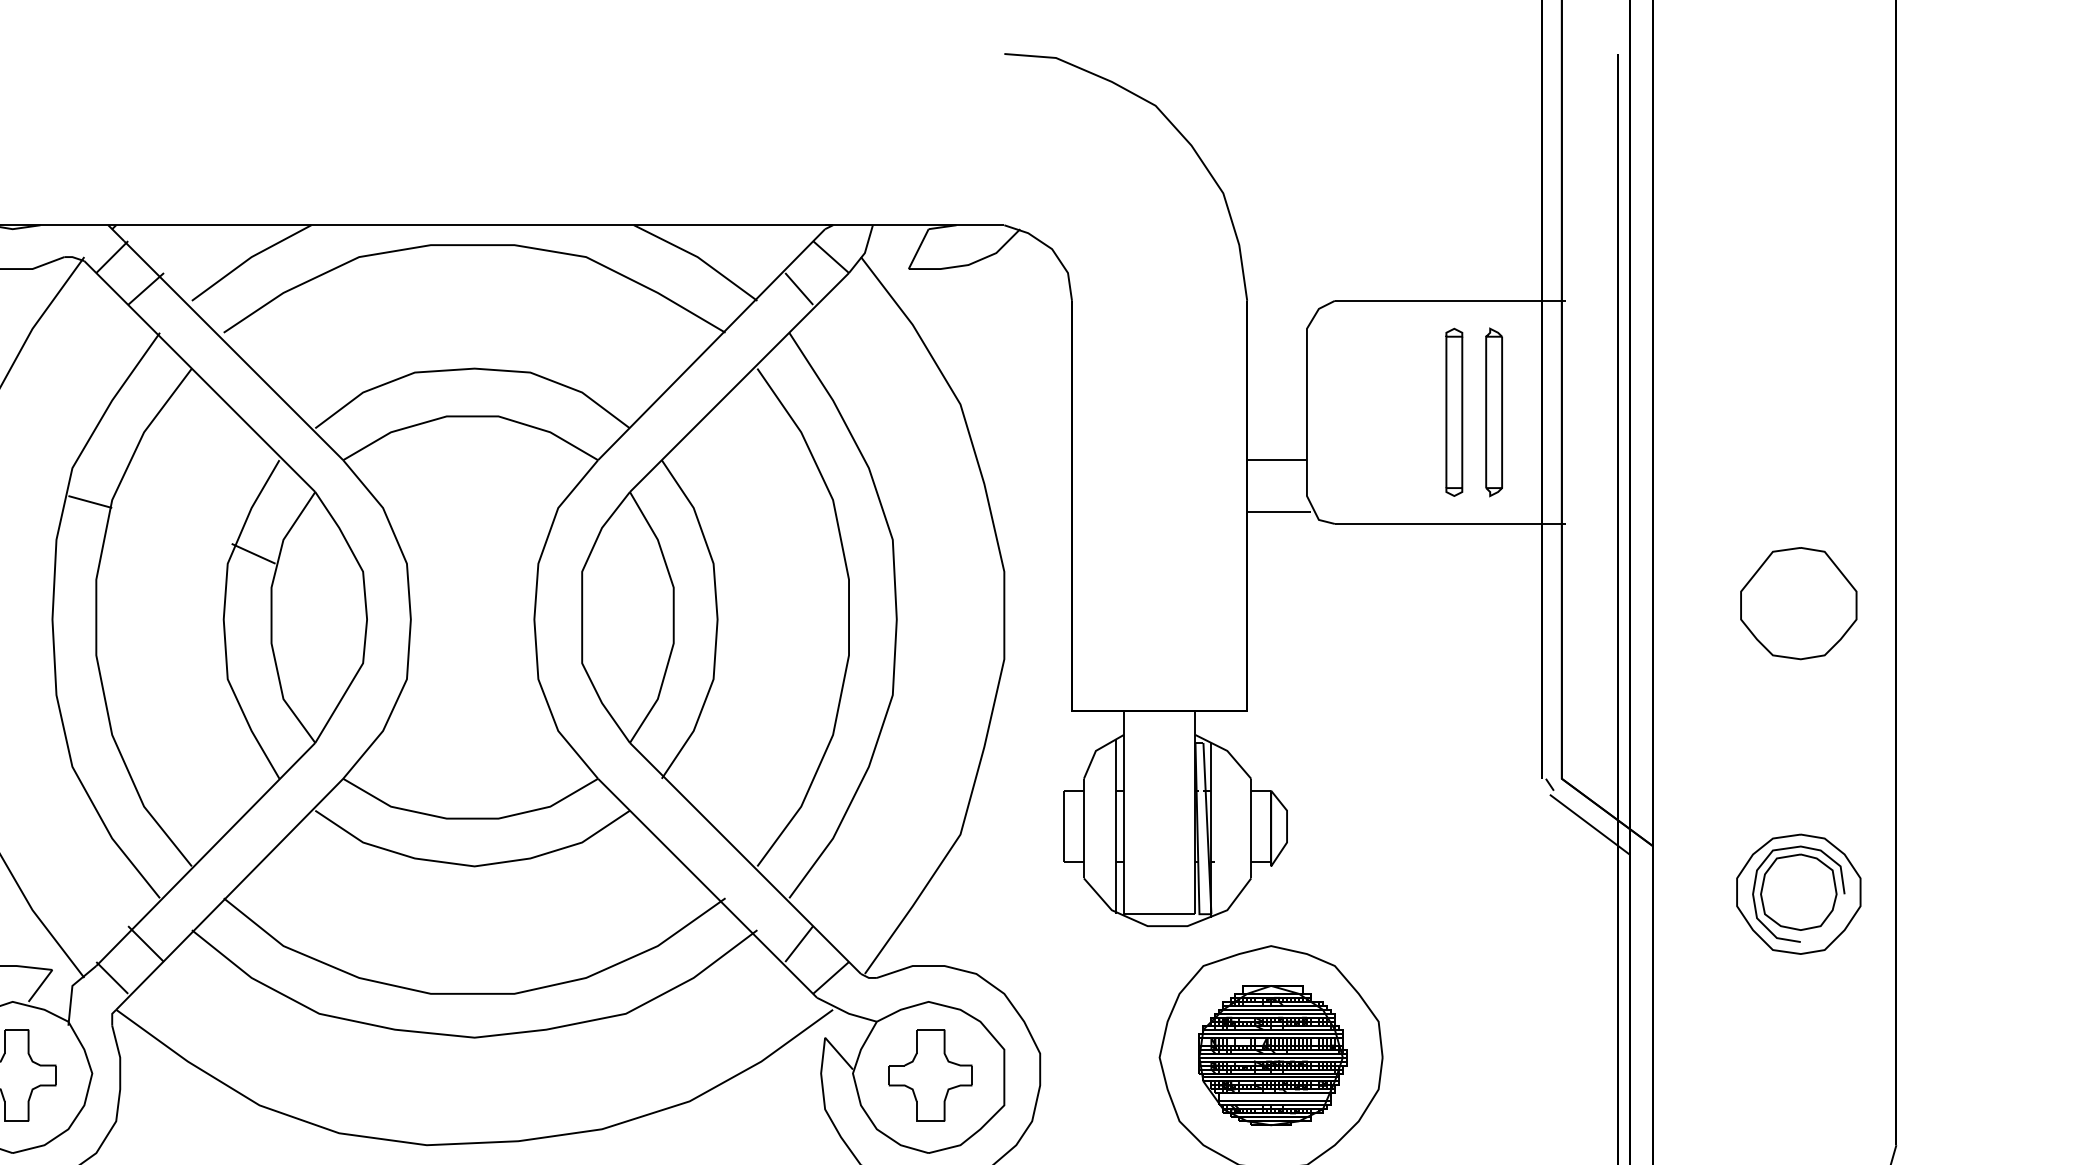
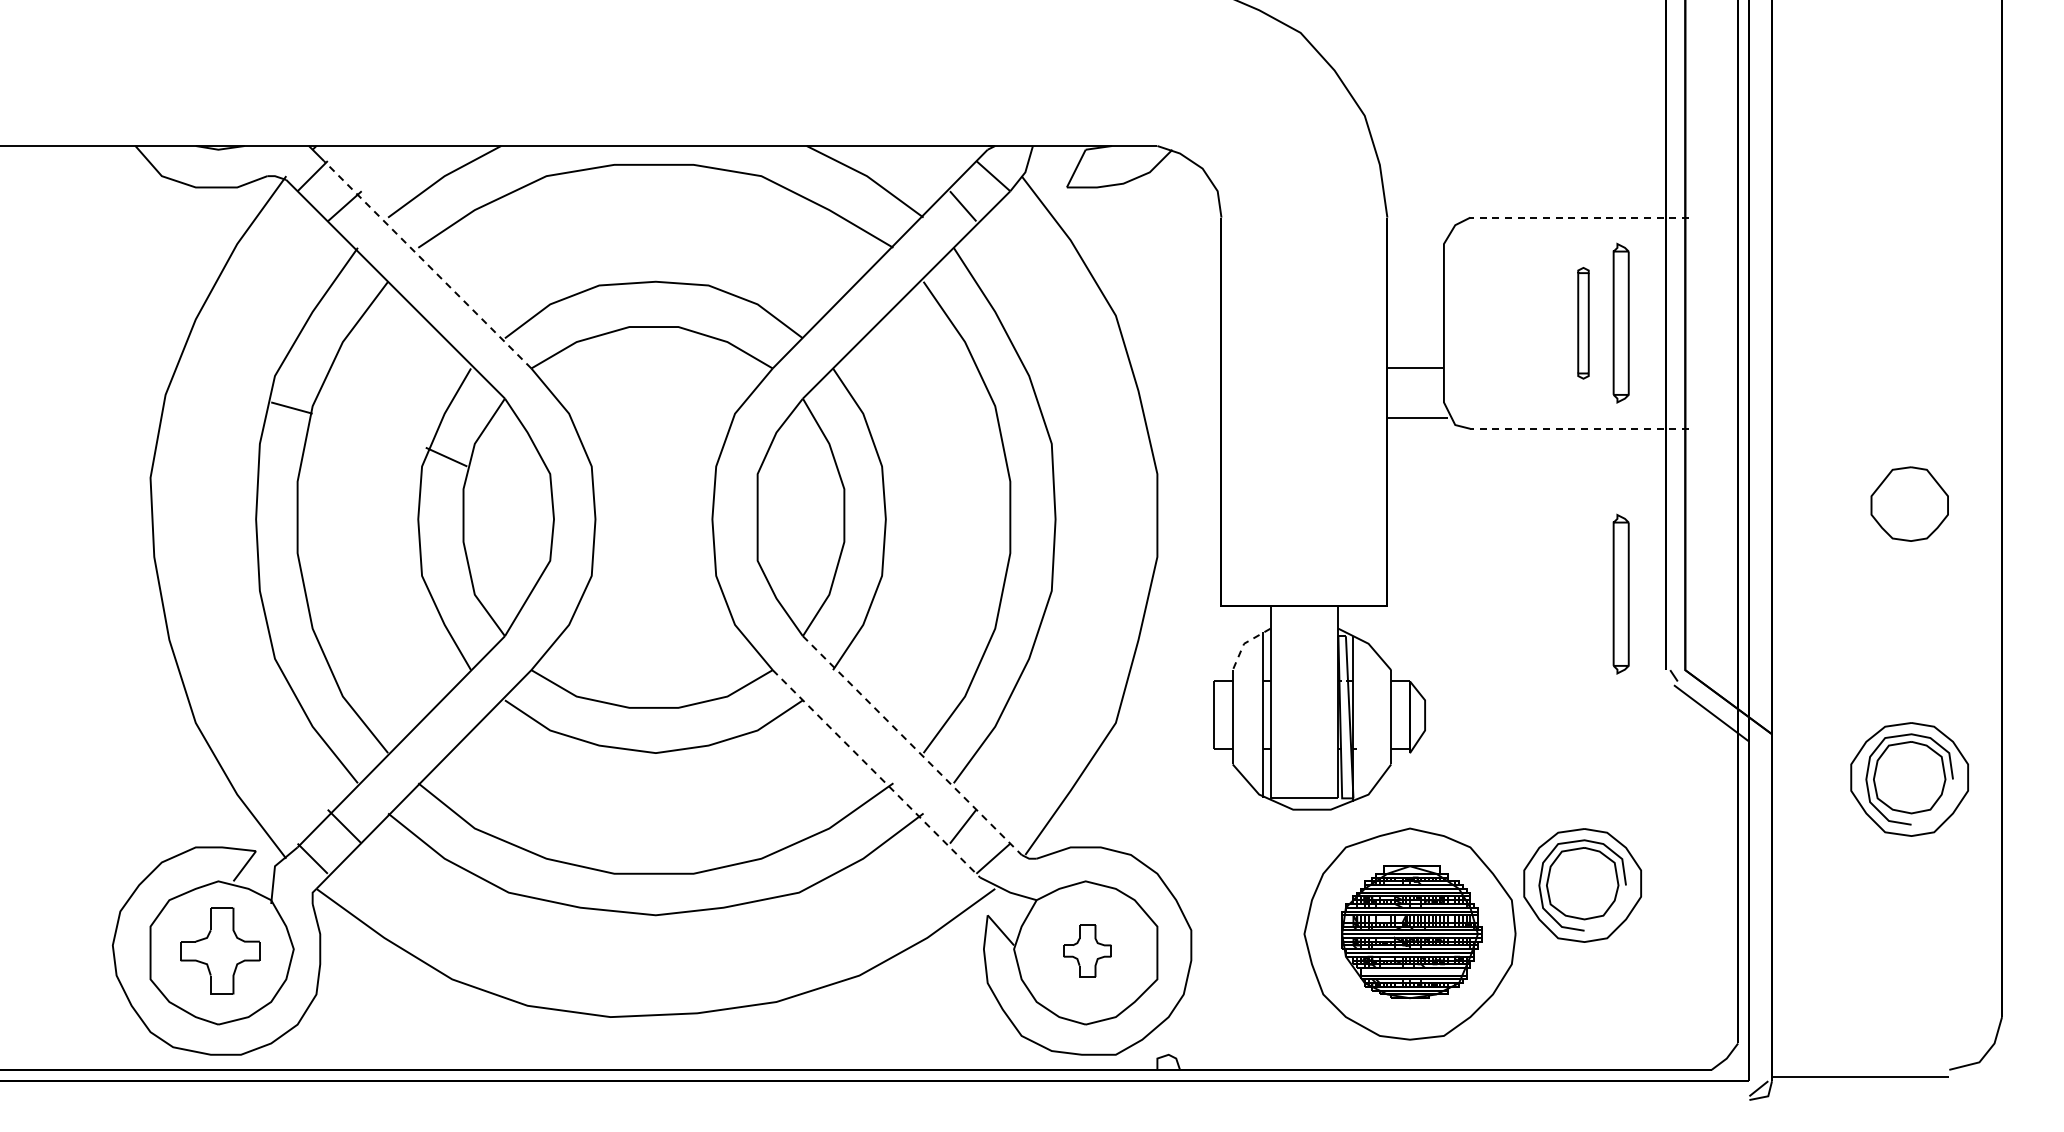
line: (1450, 300) -> (1579, 217), solid -> dashed
line: (233, 350) -> (427, 264), solid -> dashed
part: (1454, 412) -> (1583, 323), size x0.7
line: (1450, 523) -> (1579, 428), solid -> dashed
part: (1798, 602) -> (1909, 503), size x0.7
part: (1493, 697) -> (1620, 593), added
line: (1096, 750) -> (1244, 643), solid -> dashed
line: (745, 858) -> (912, 745), solid -> dashed
line: (707, 887) -> (876, 773), solid -> dashed
part: (1453, 1006) -> (1582, 885), added
part: (930, 1074) -> (1087, 950), size x0.6

